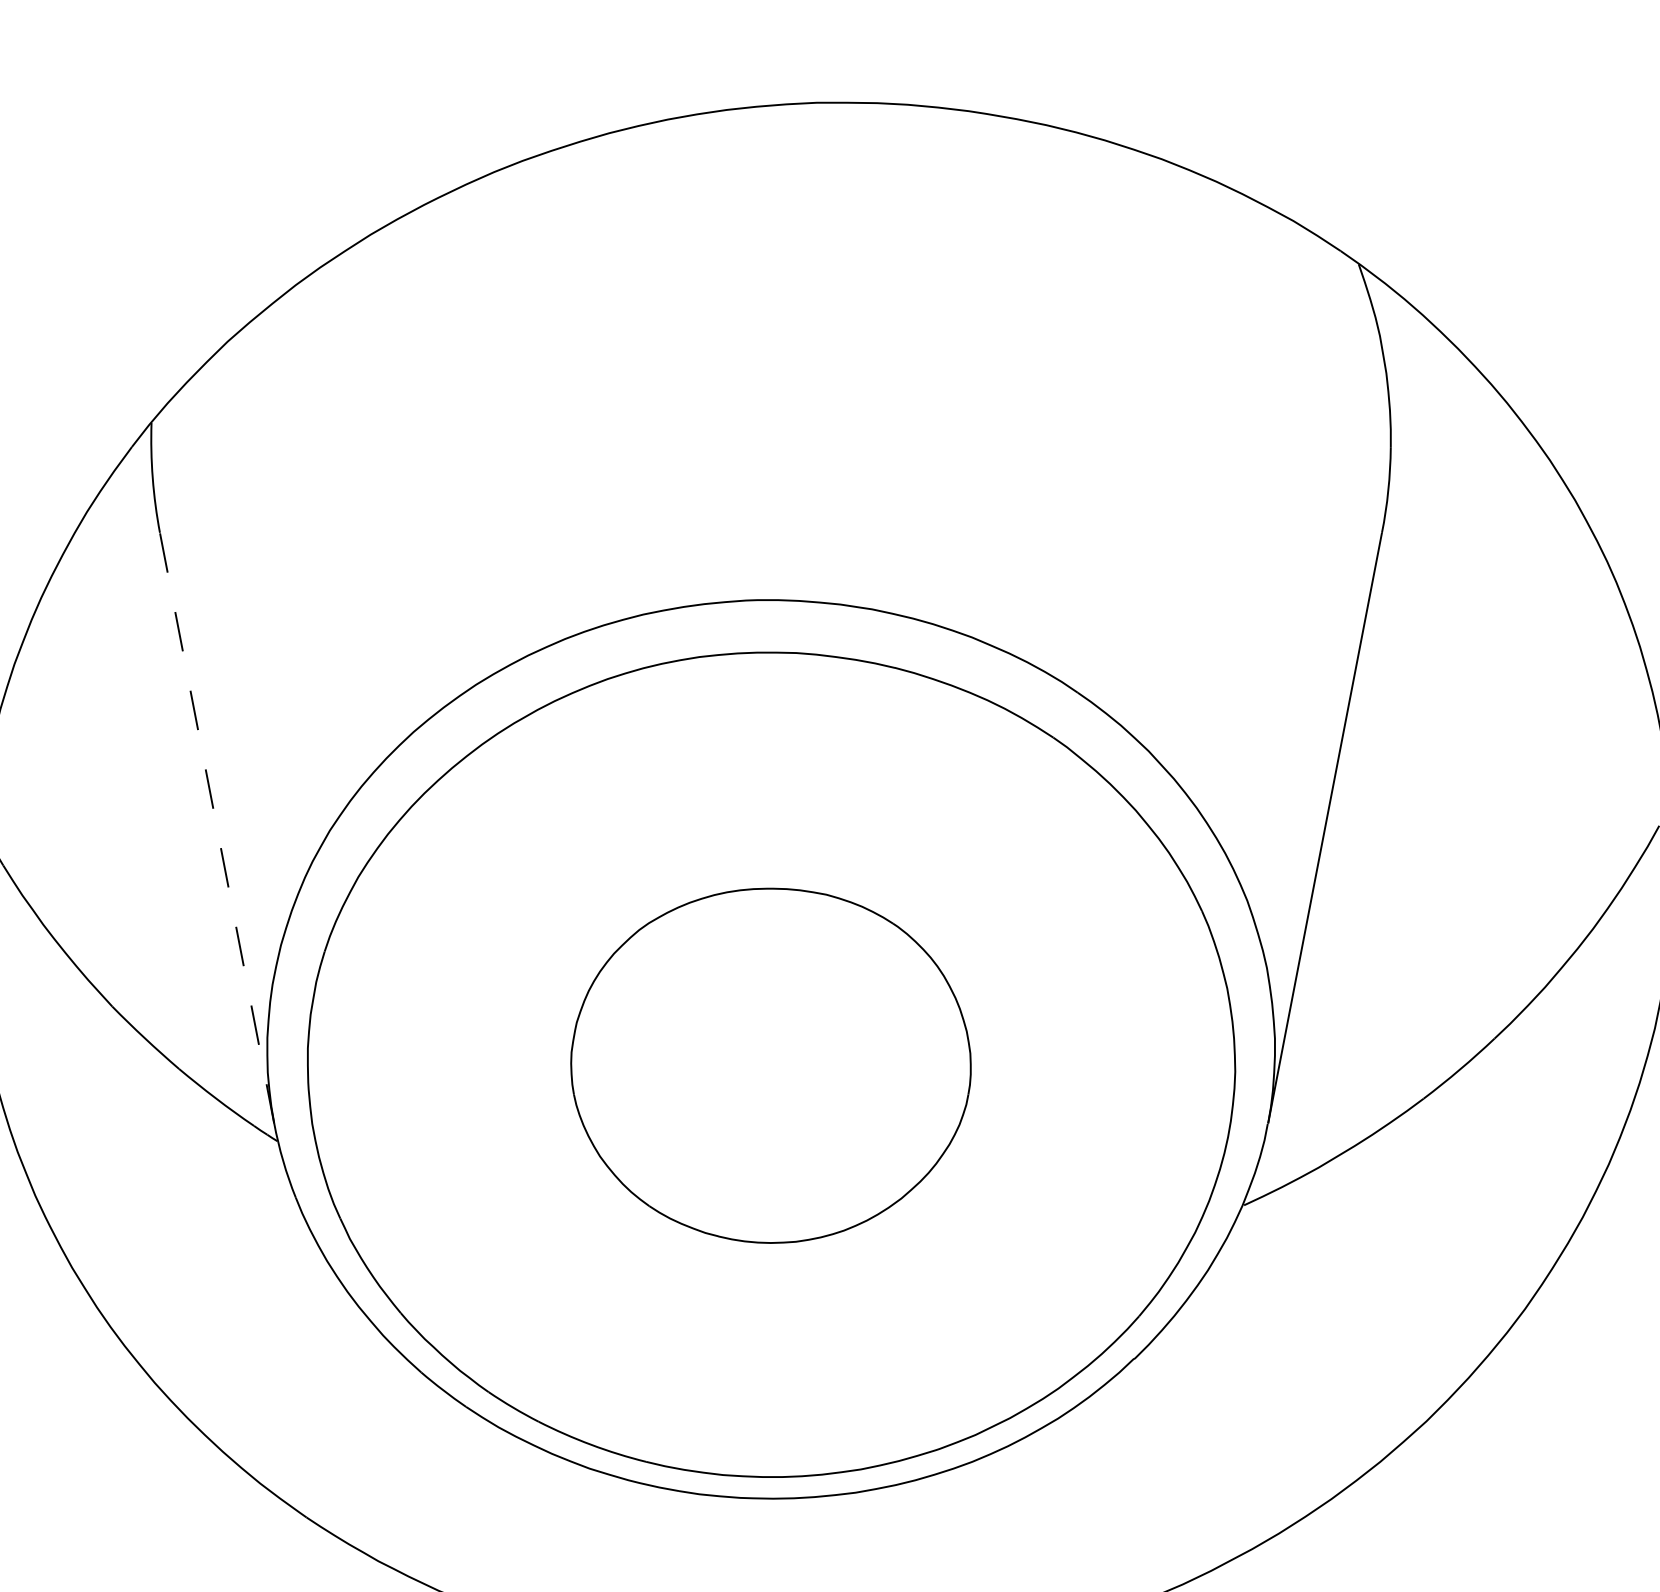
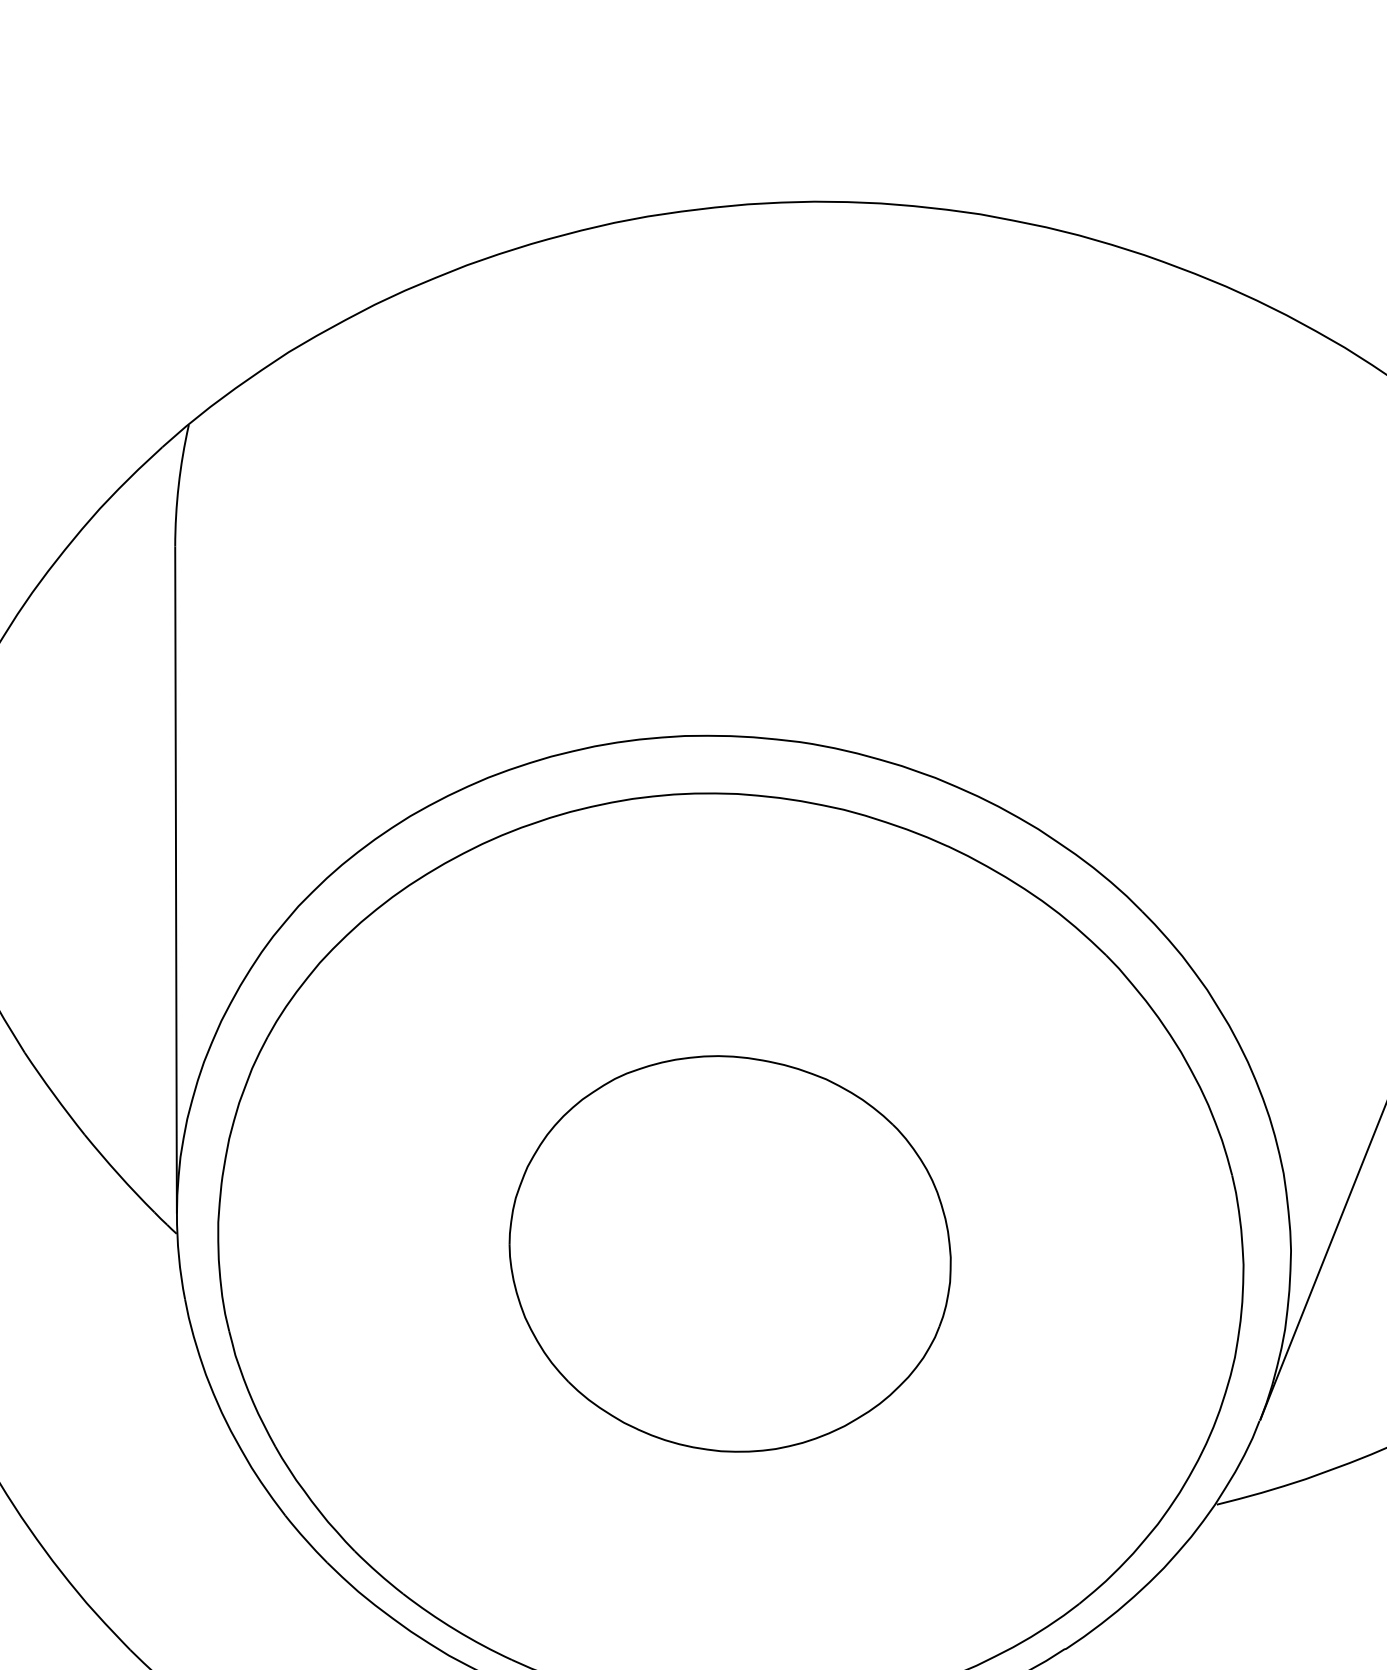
line: (217, 828) -> (176, 880), dashed -> solid

